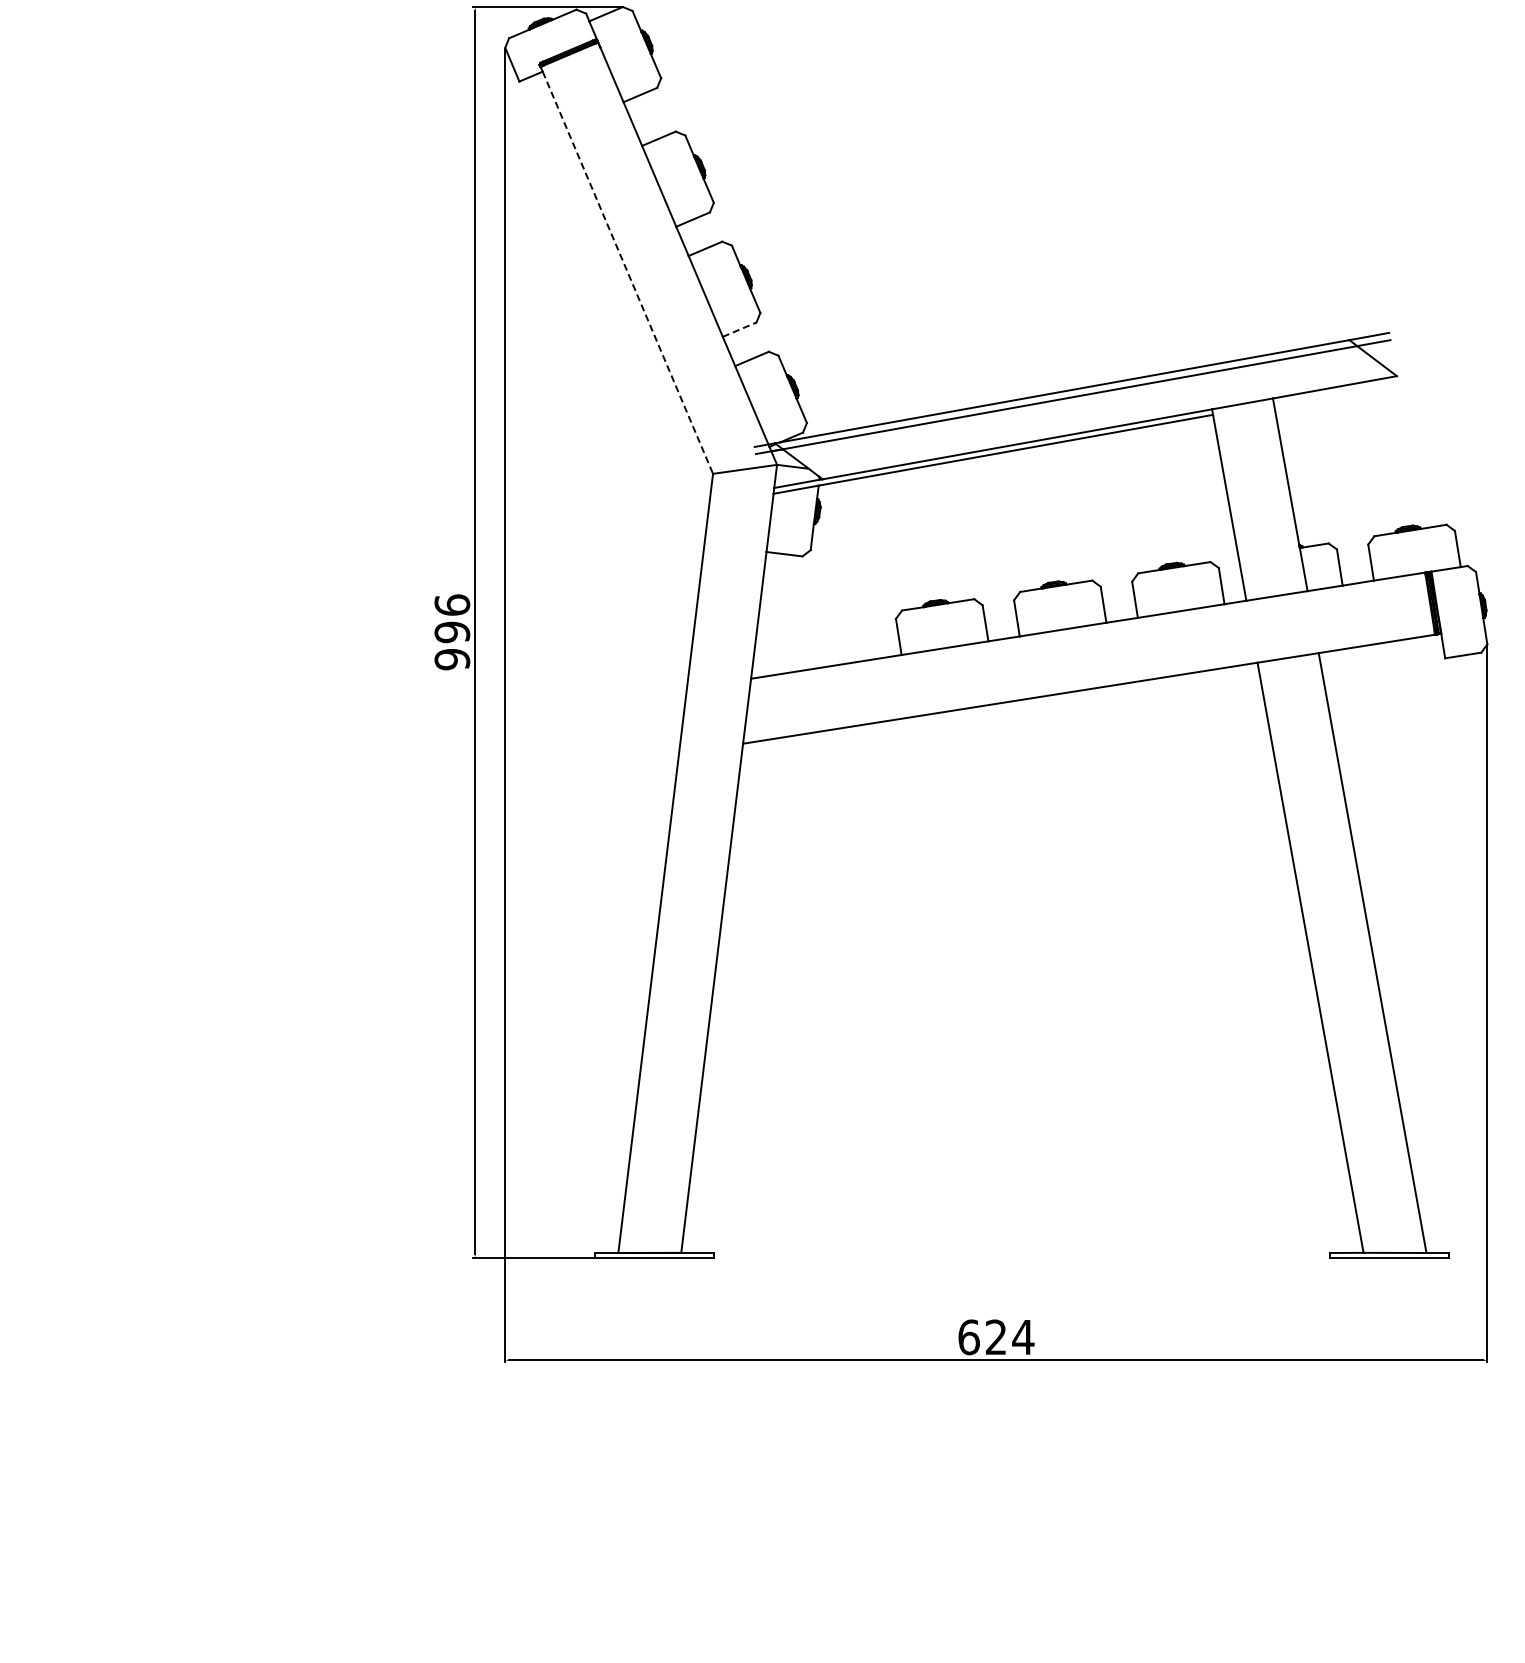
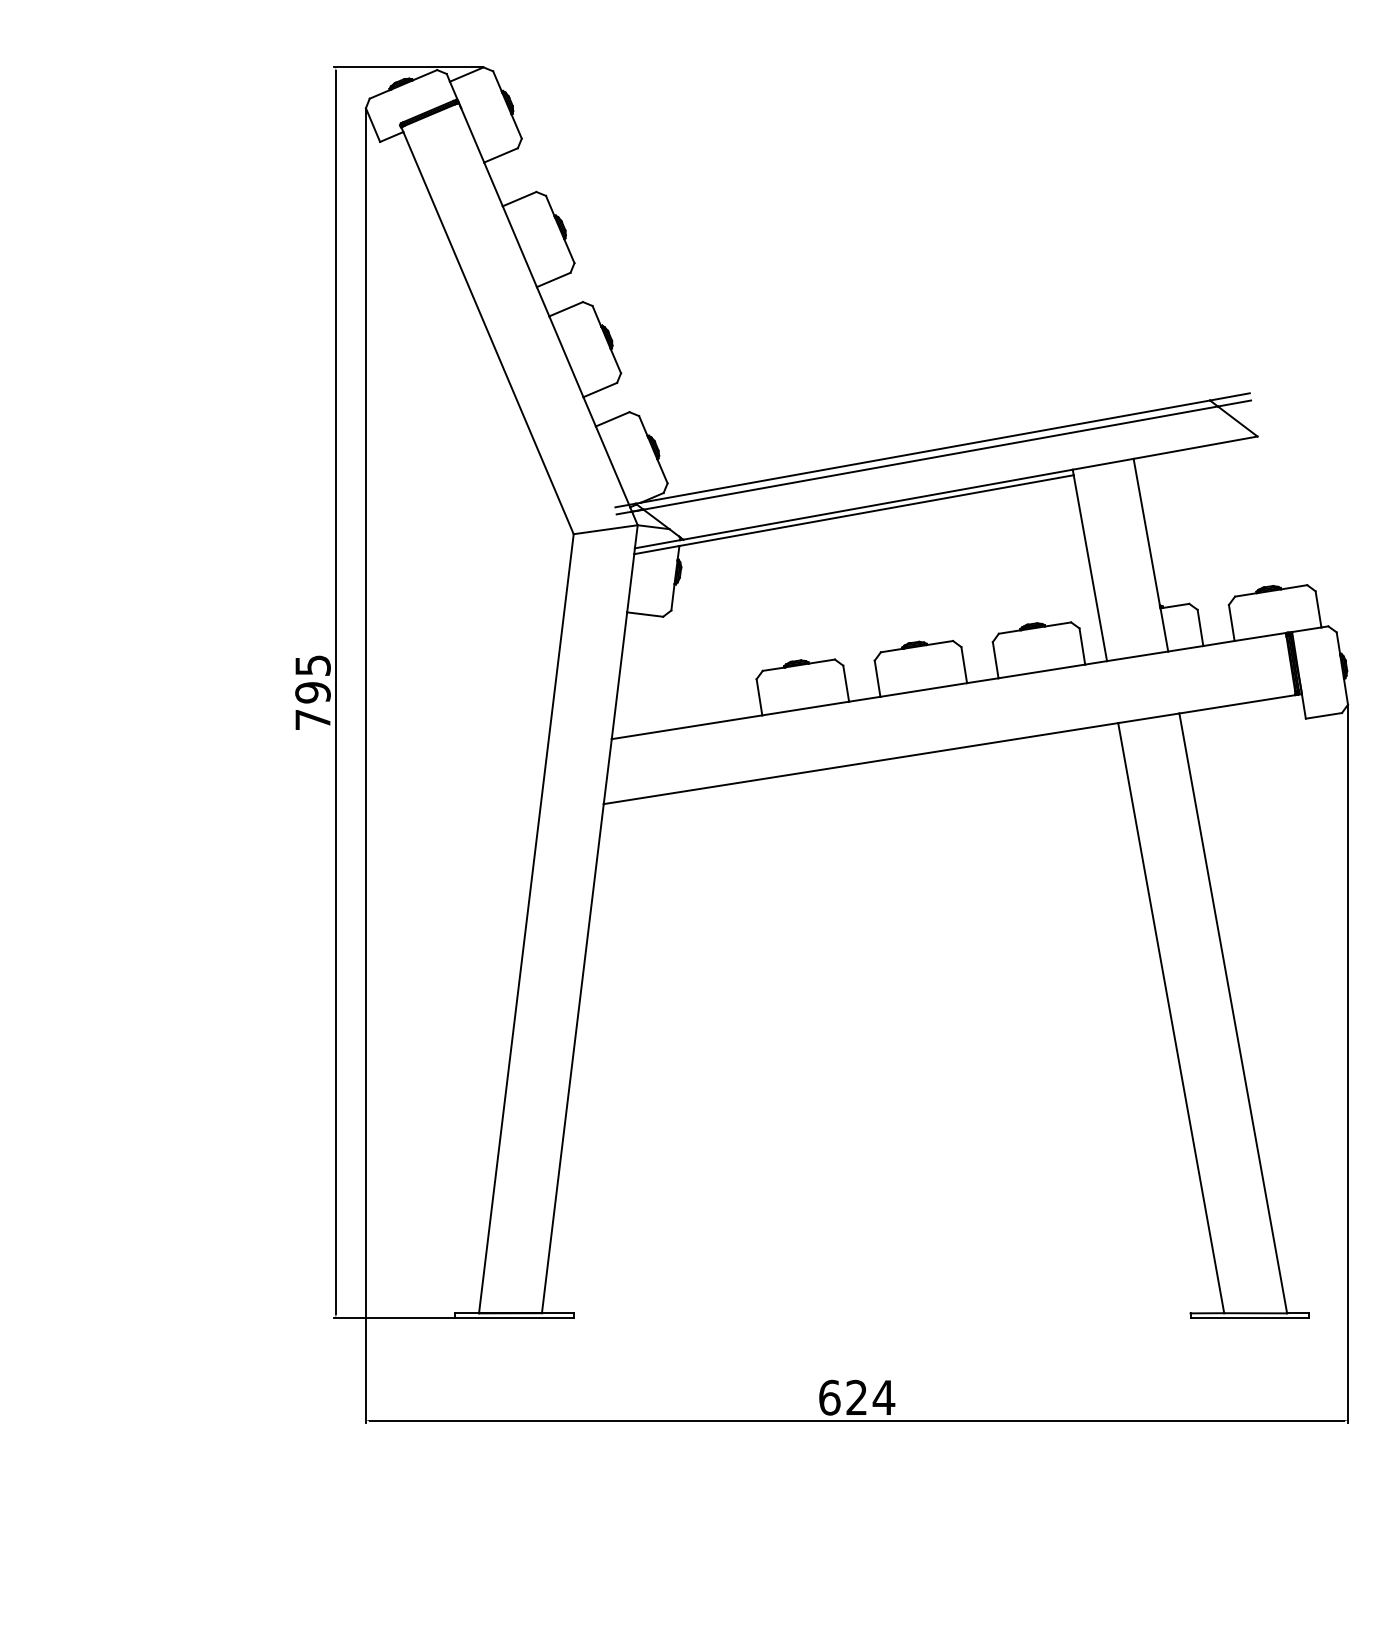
line: (628, 273) -> (489, 333), dashed -> solid
line: (740, 329) -> (601, 389), dashed -> solid
text: (452, 632) -> (313, 692), 996 -> 795

